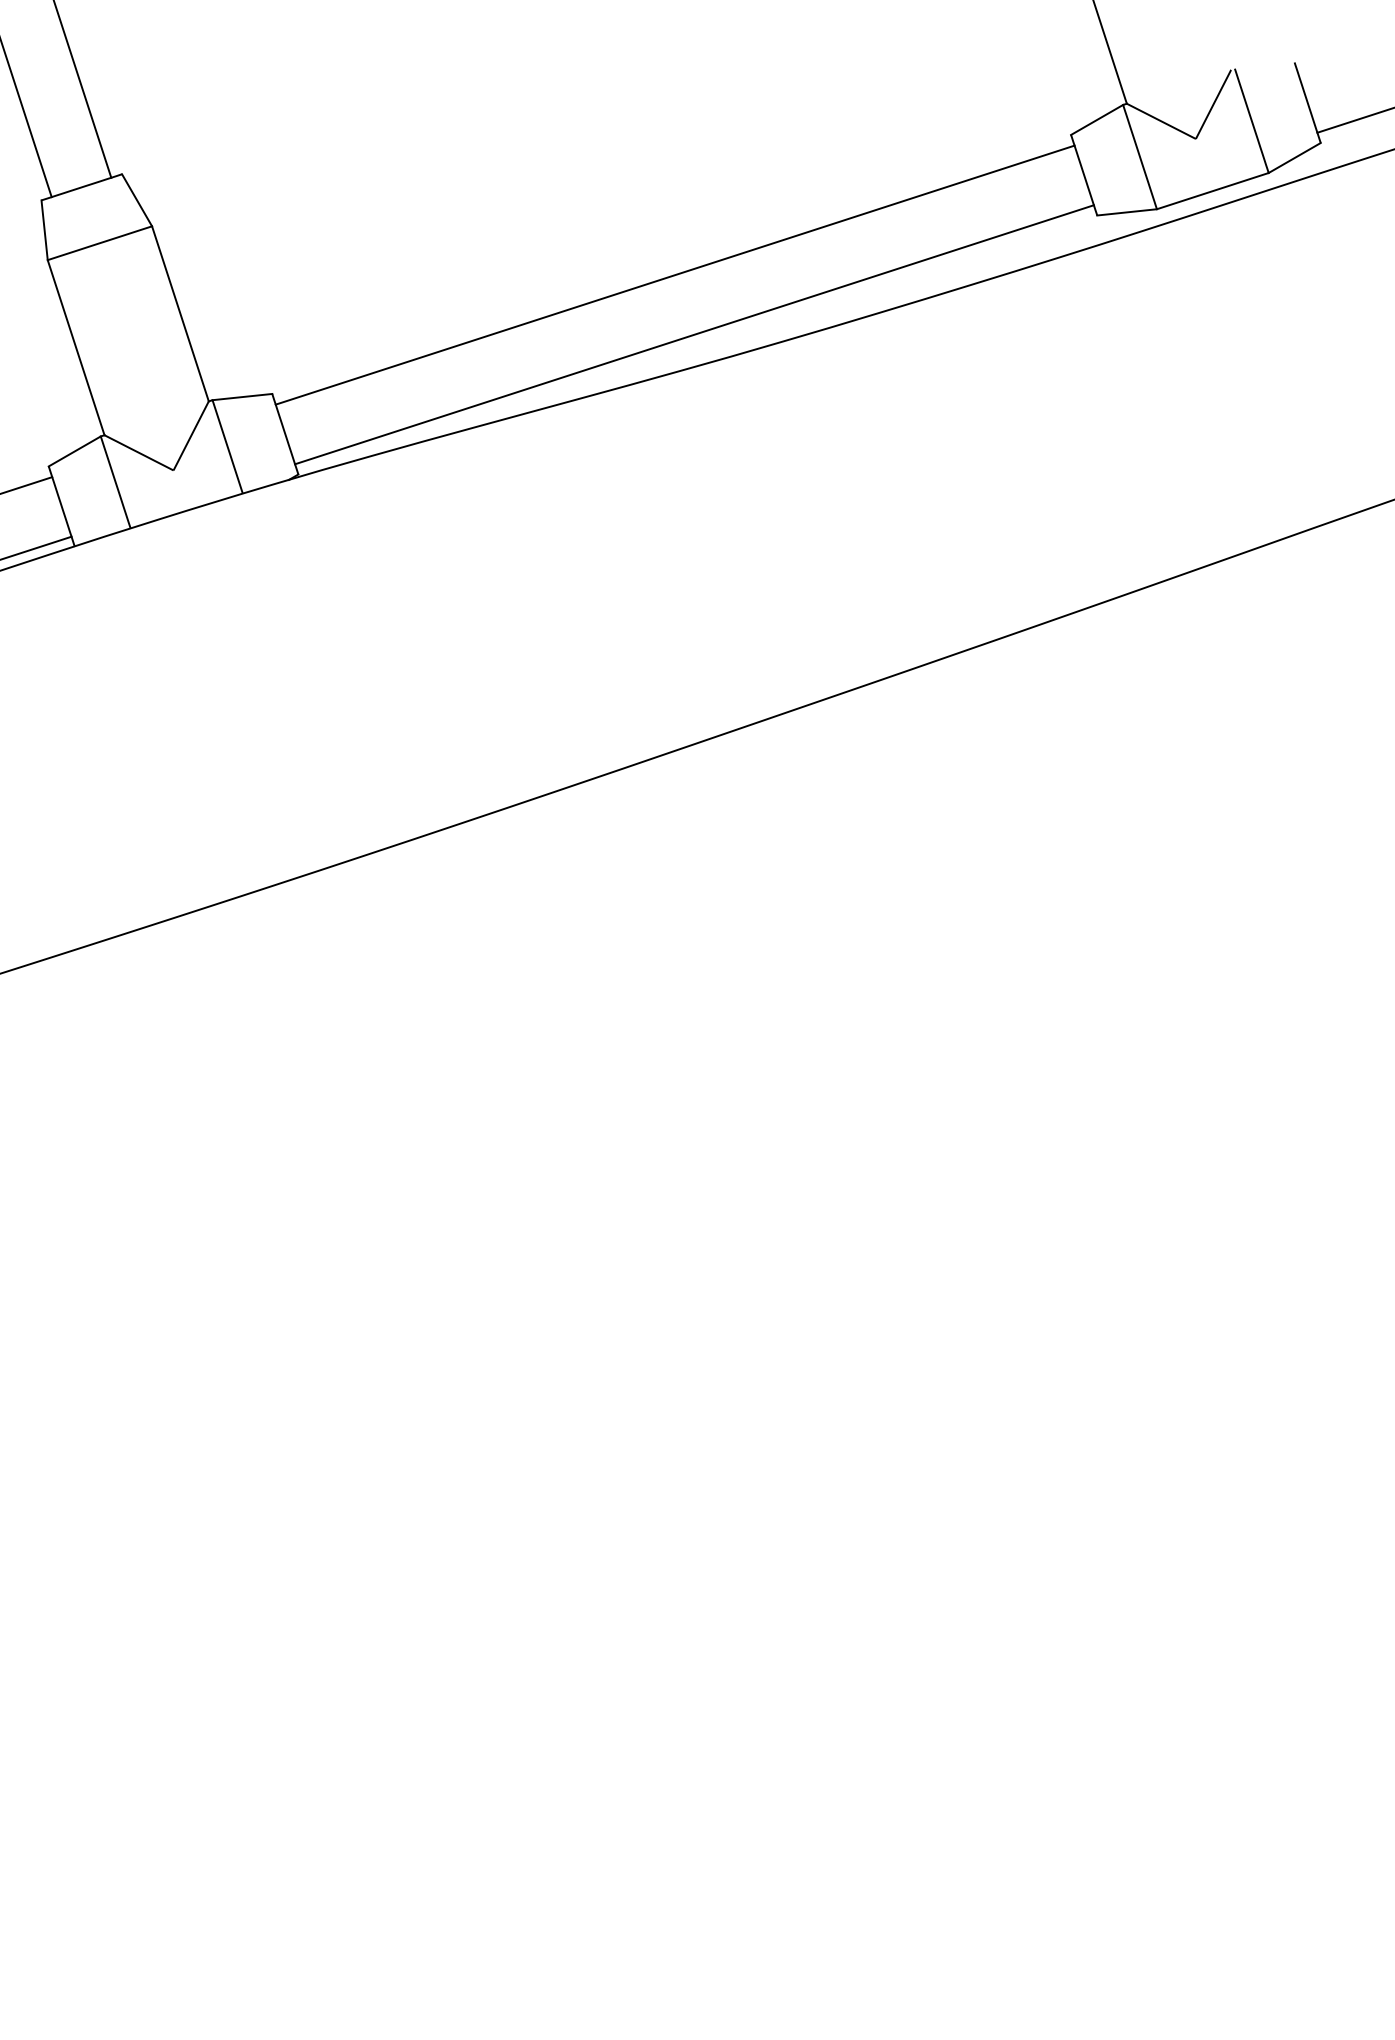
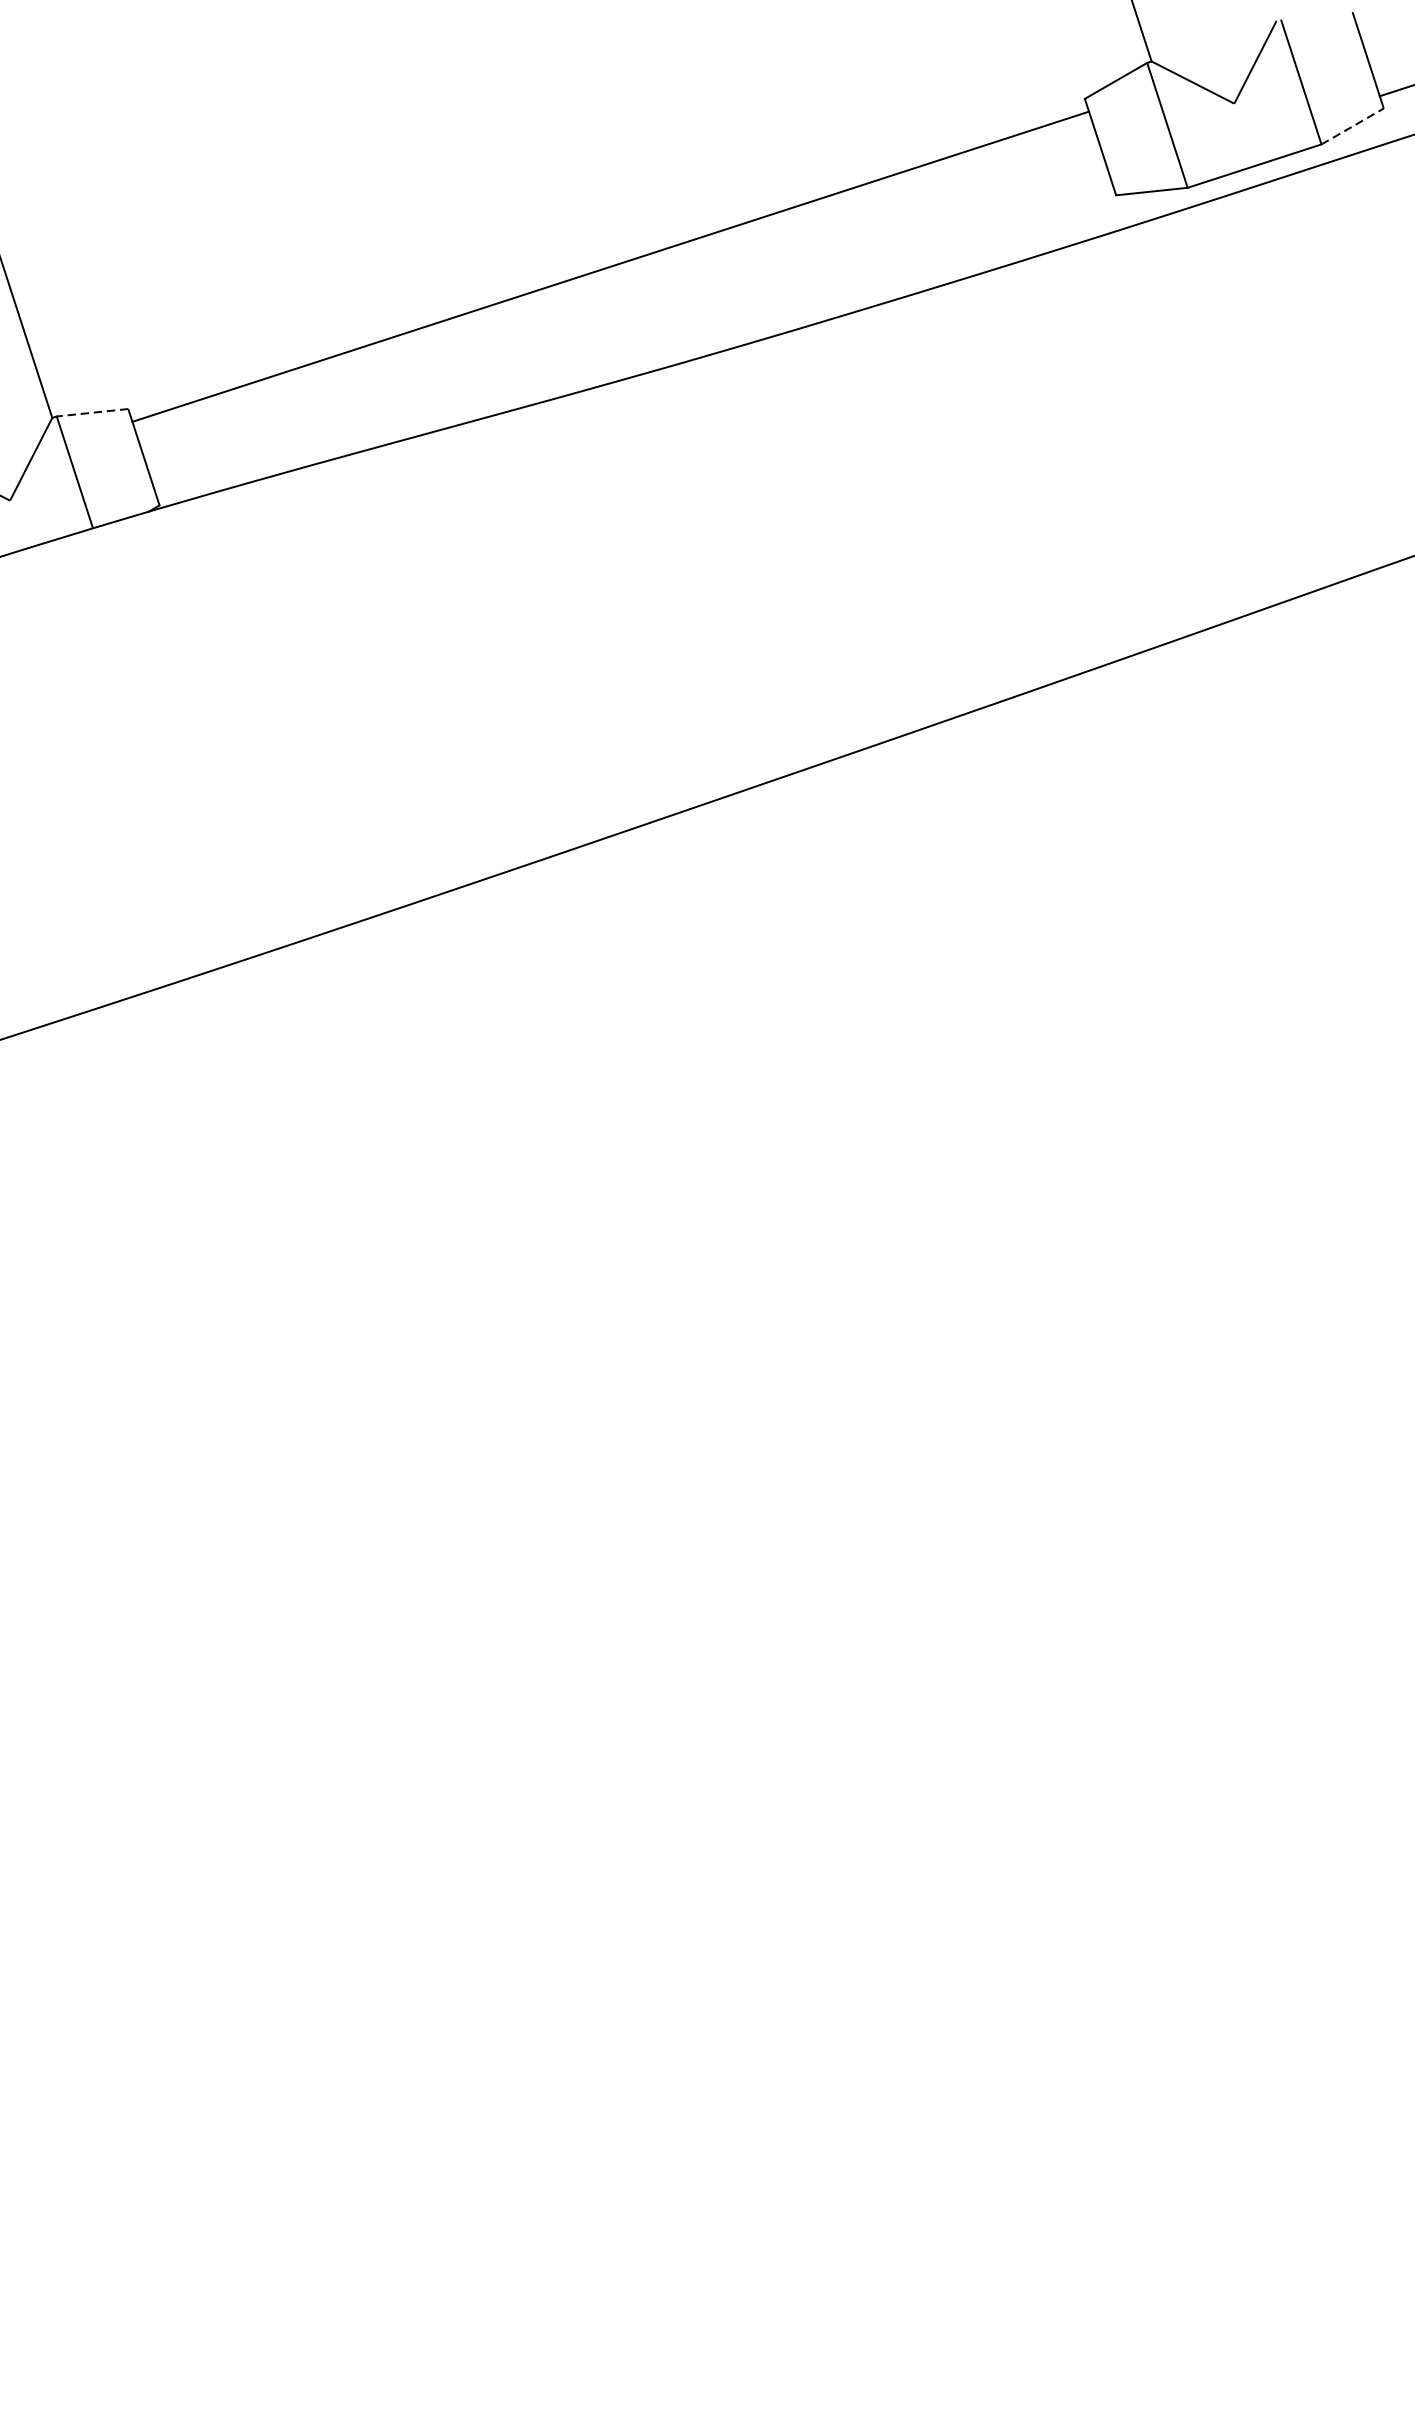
line: (1295, 157) -> (1353, 125), solid -> dashed
line: (694, 334) -> (633, 337), removed
line: (241, 397) -> (91, 413), solid -> dashed

